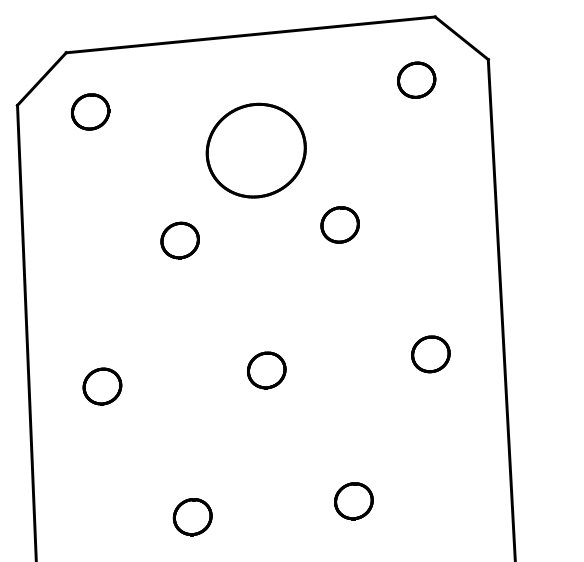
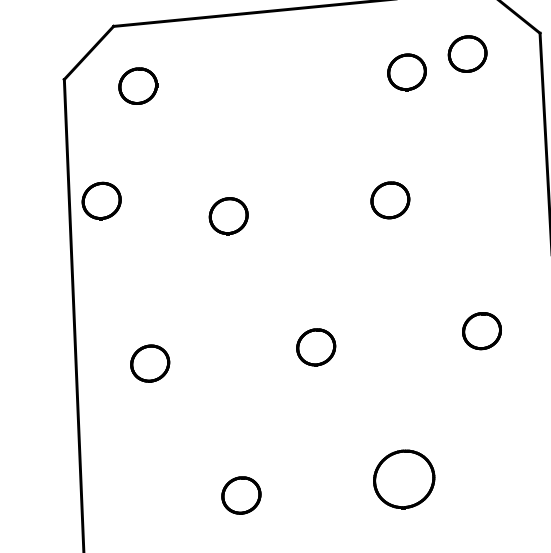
part: (356, 97) -> (406, 71), added
part: (255, 150) -> (304, 125), removed
part: (54, 225) -> (101, 200), added
part: (353, 501) -> (403, 479), size x1.6

